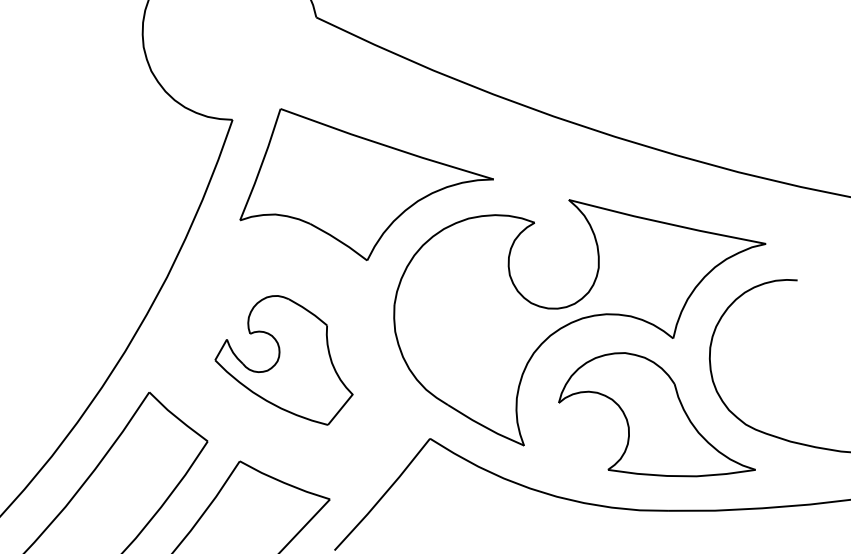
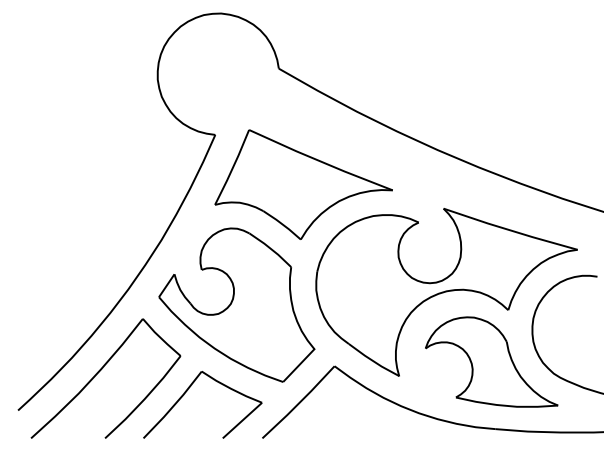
part: (282, 361) -> (236, 304), size x1.67

